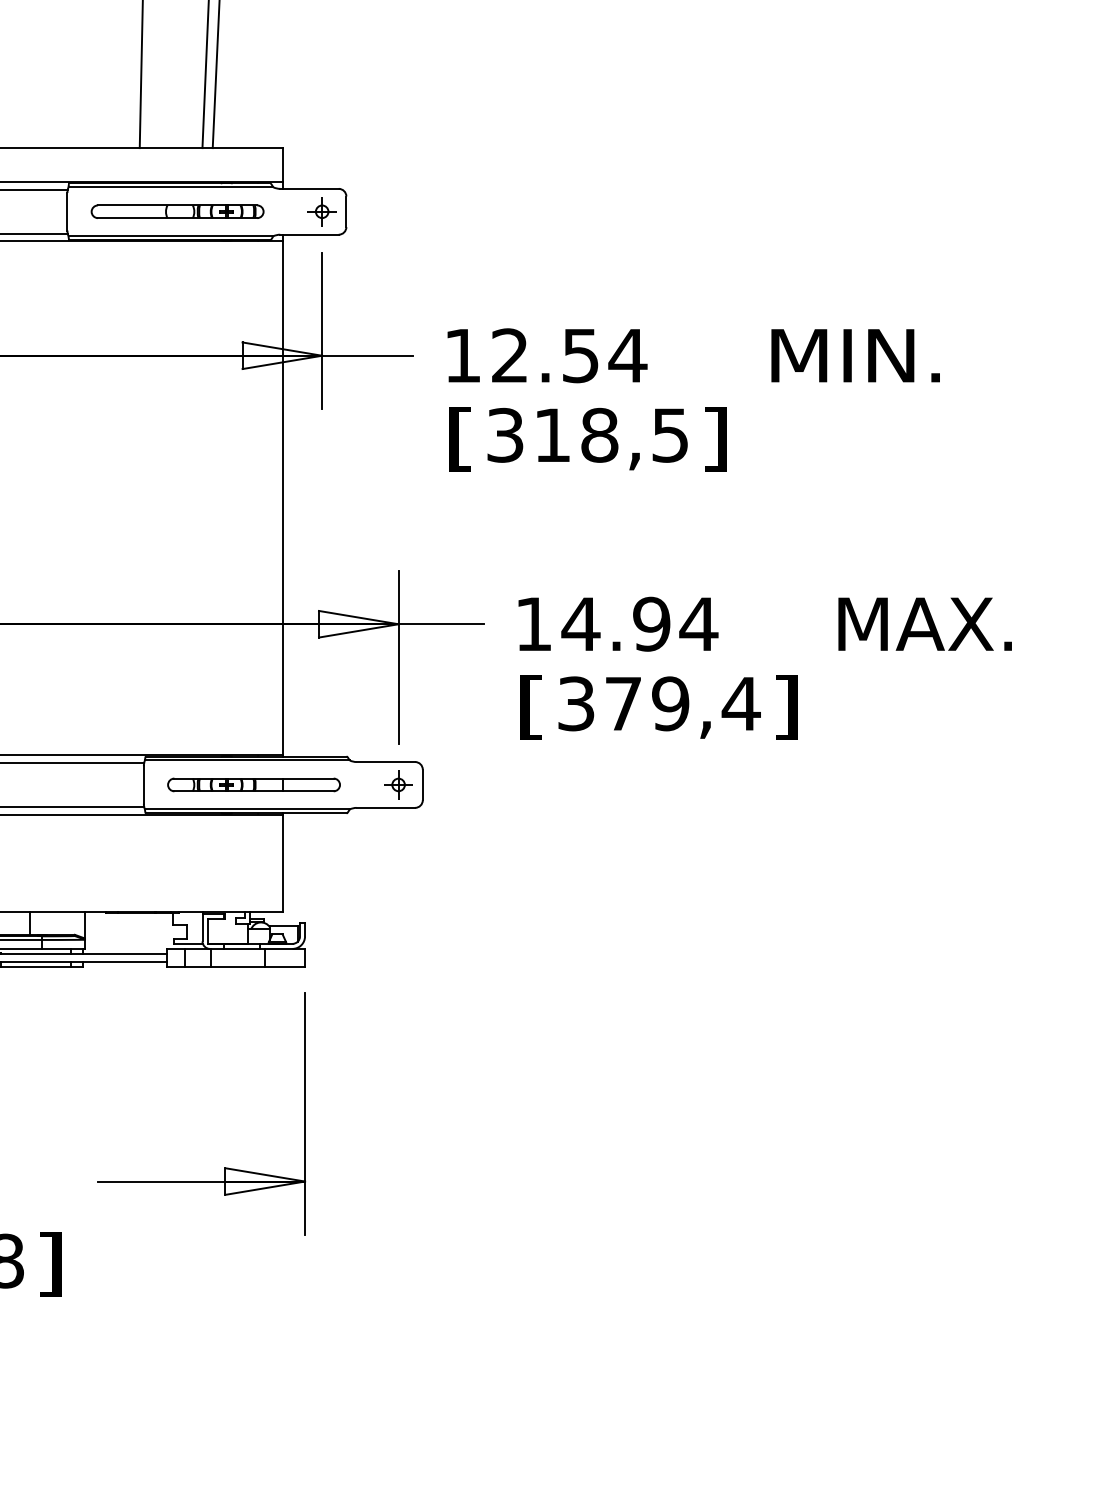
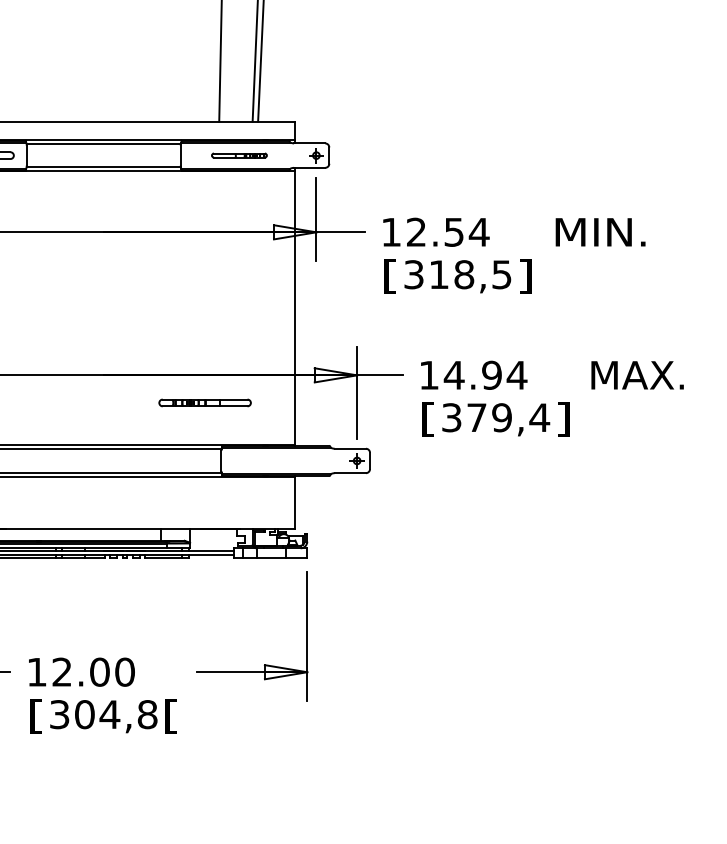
part: (177, 211) -> (239, 155), size x0.6
part: (252, 784) -> (204, 402), moved
text: (50, 1264) -> (171, 716), ] -> [

